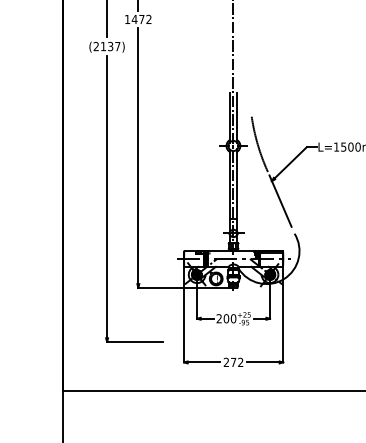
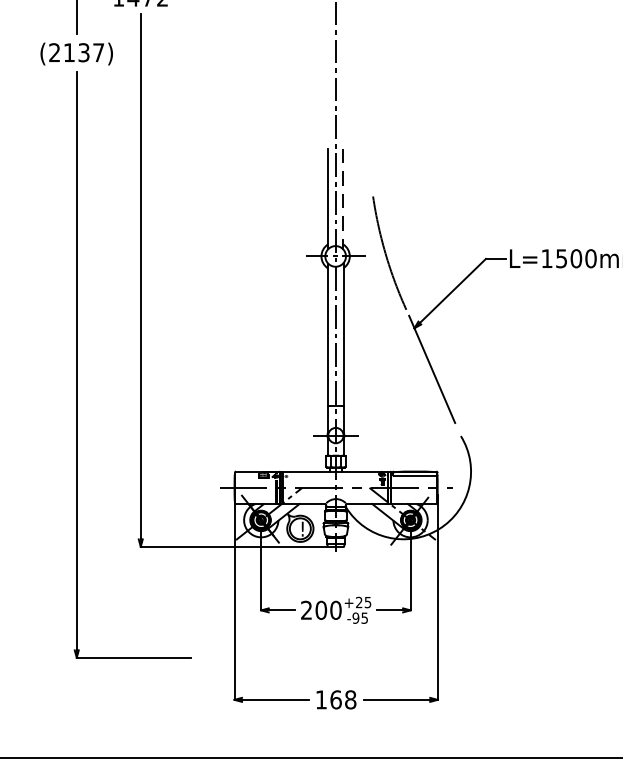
line: (237, 118) -> (343, 200), solid -> dashed
text: (233, 362) -> (335, 699), 272 -> 168

